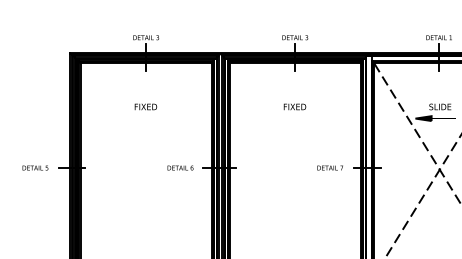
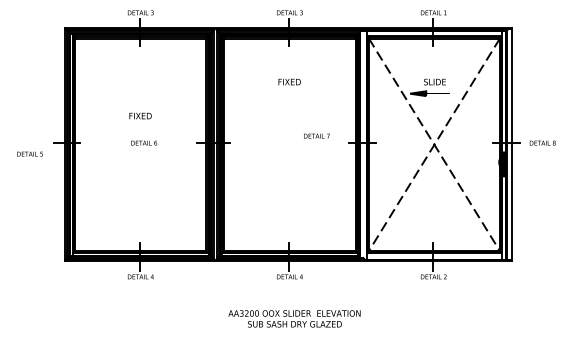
text: (145, 106) -> (140, 115), moved
text: (34, 167) -> (29, 153), moved
text: (180, 167) -> (144, 142), moved
text: (329, 167) -> (316, 135), moved

